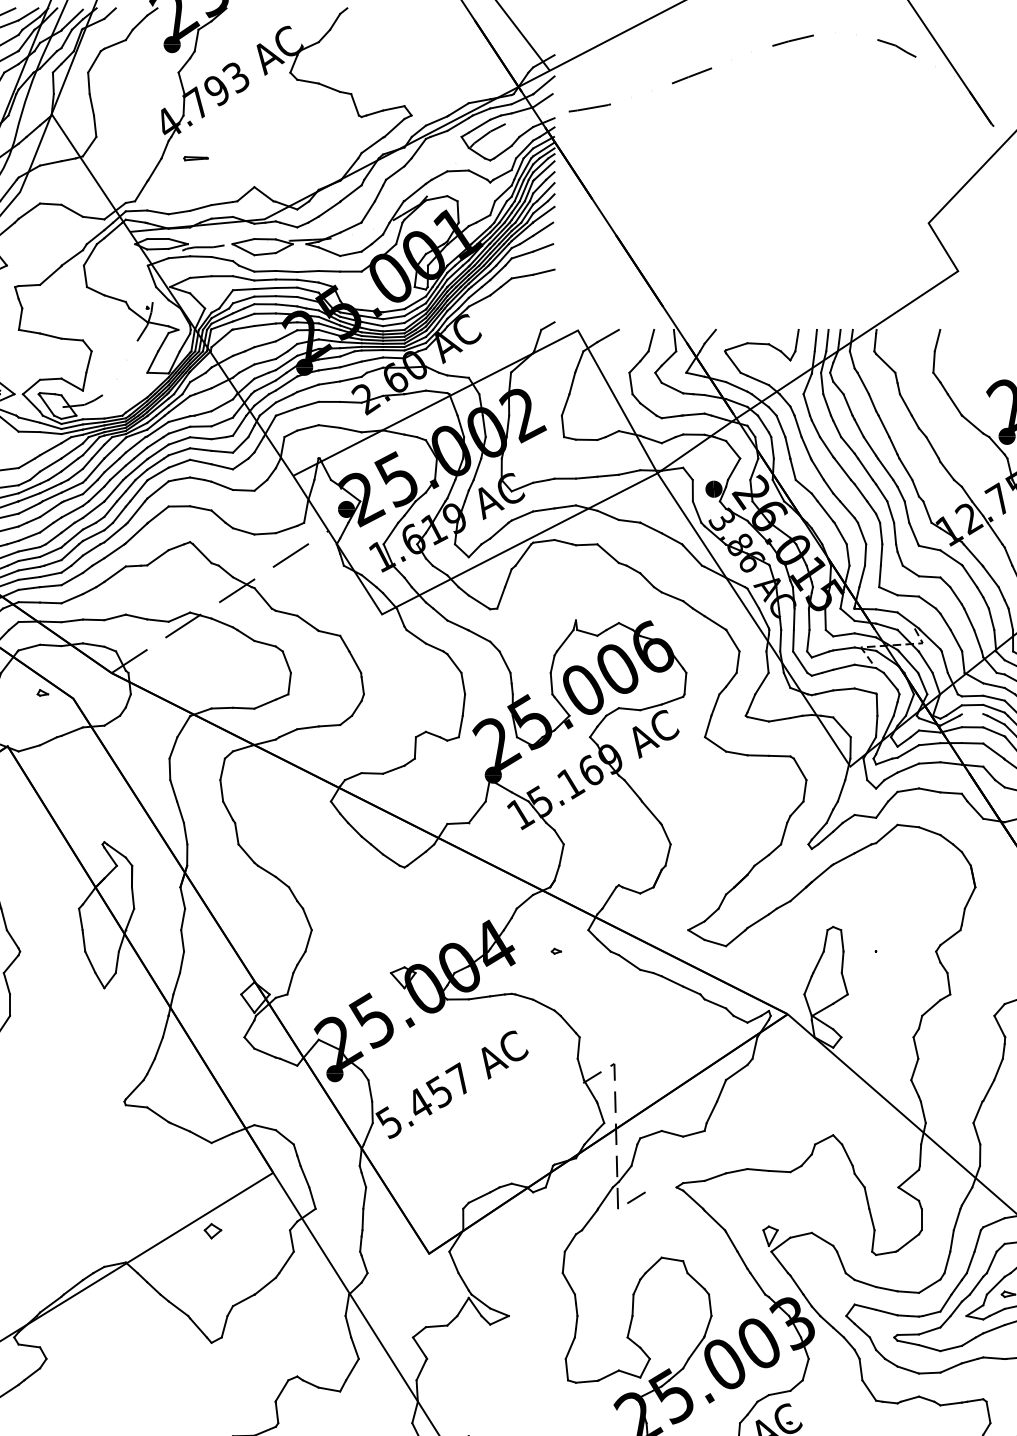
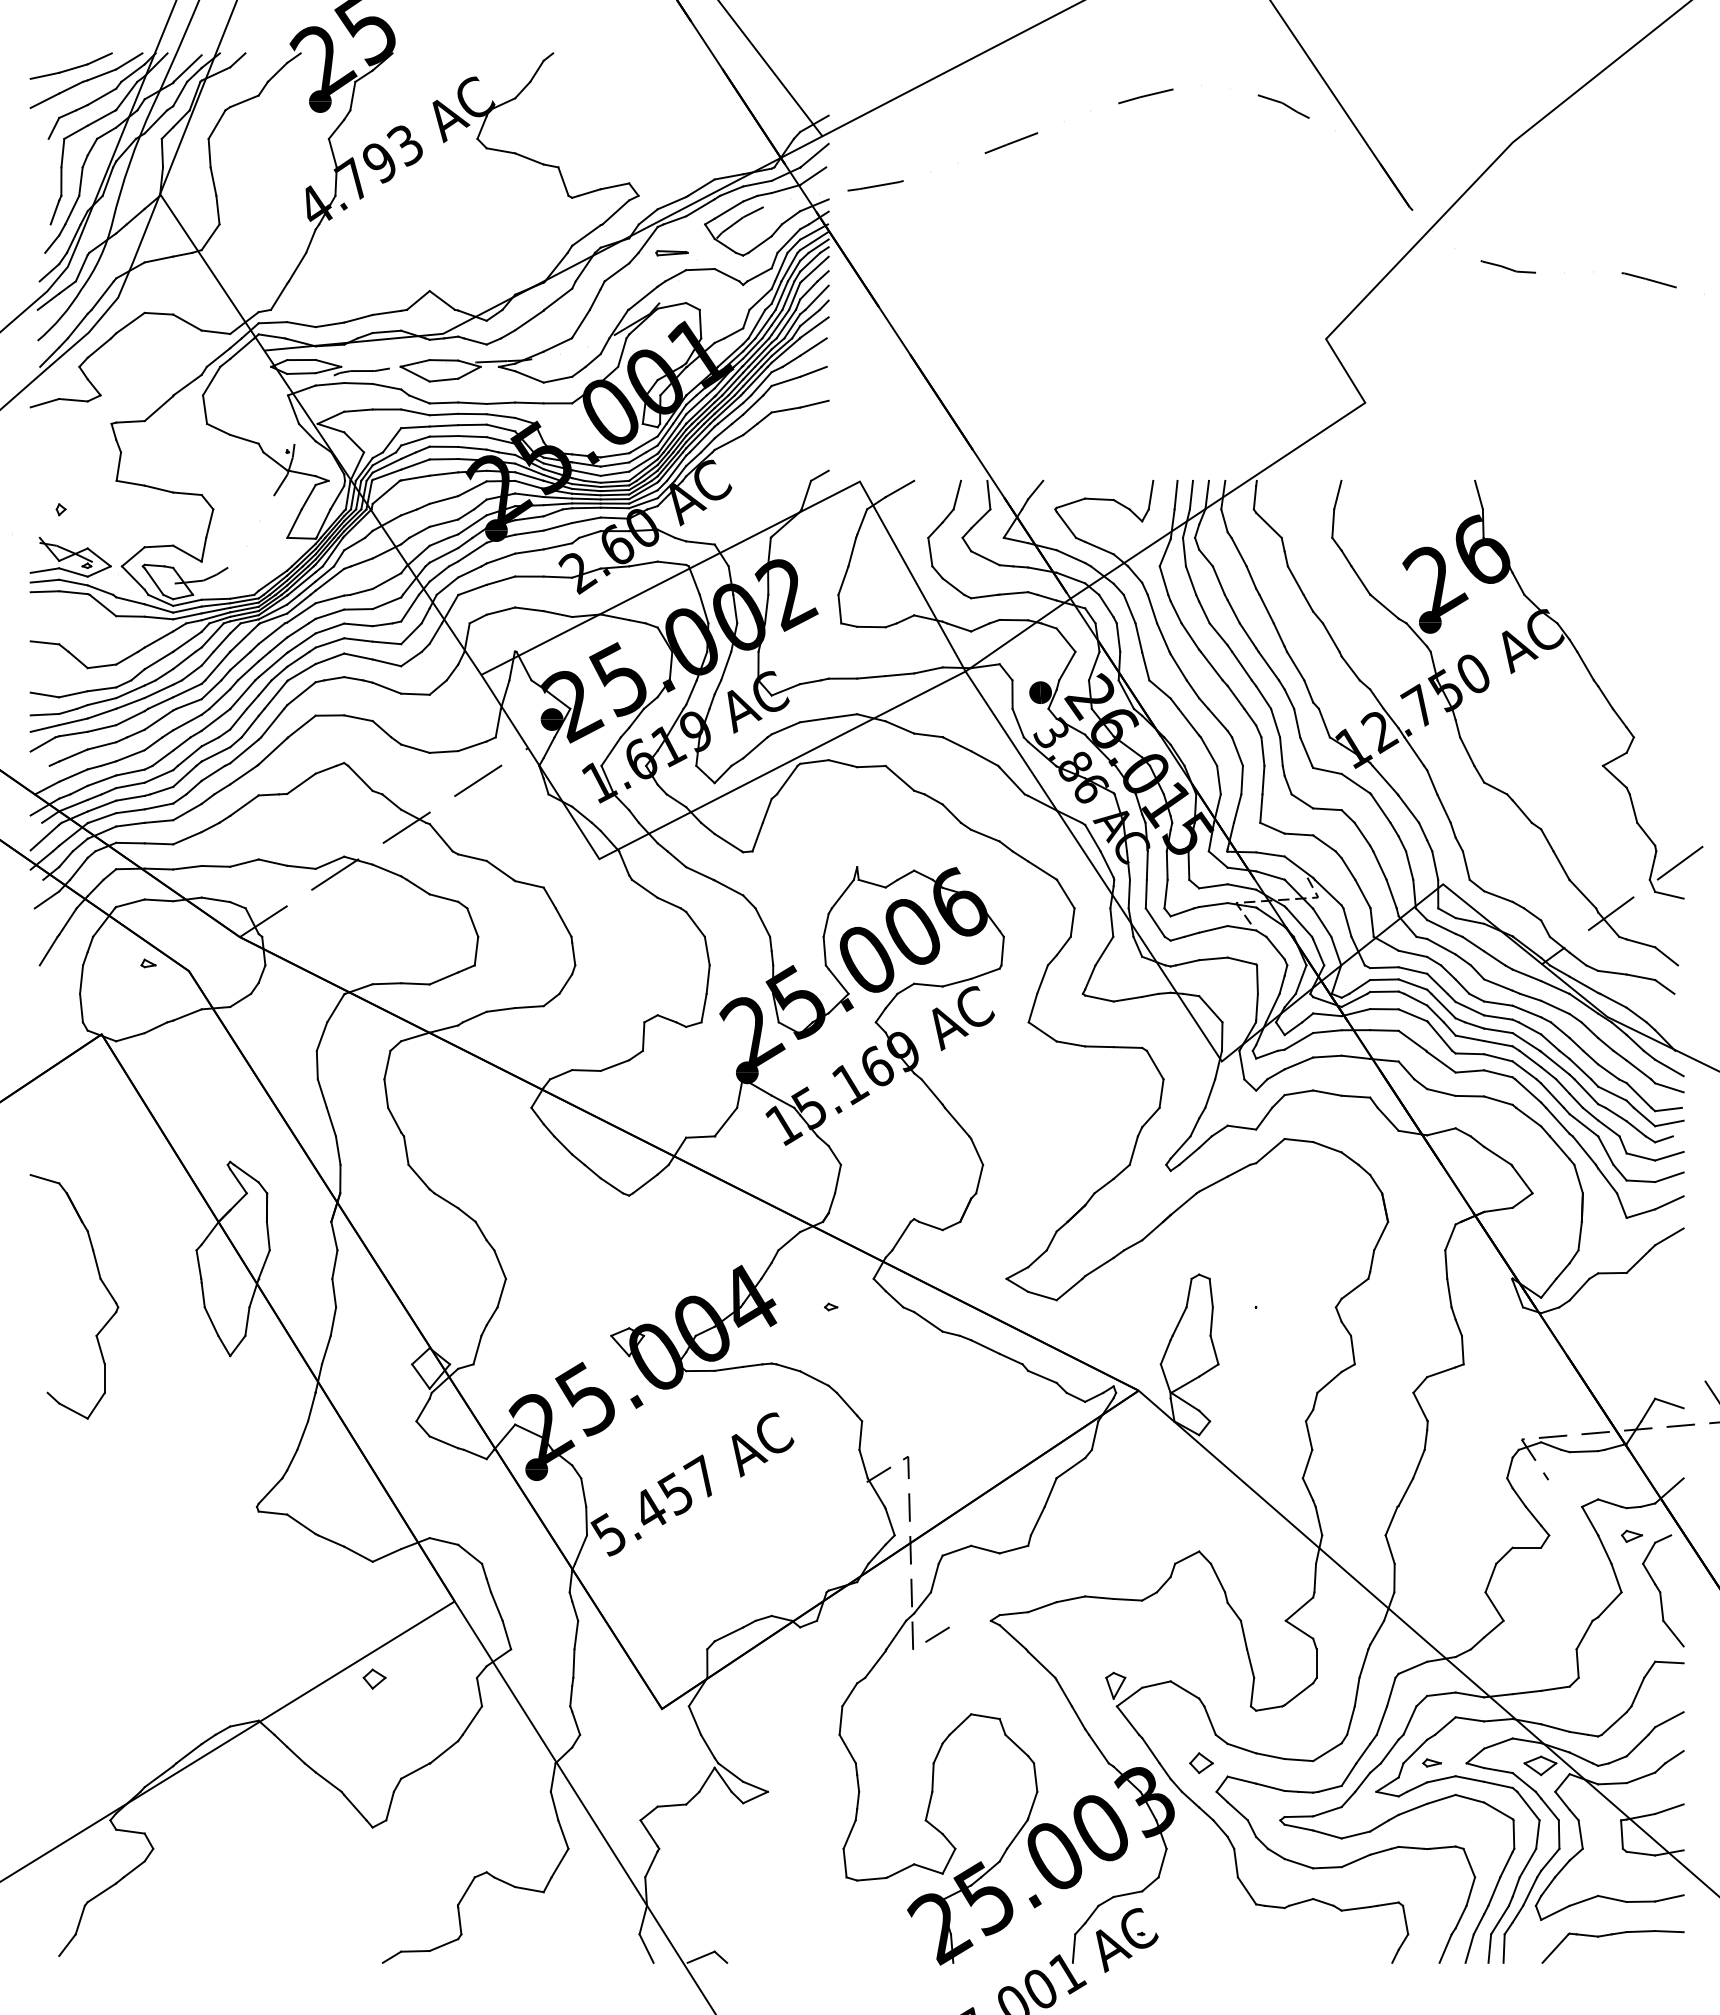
part: (195, 158) -> (671, 253), moved
line: (972, 713) -> (1384, 991), added
part: (834, 1294) -> (1201, 1763), added

